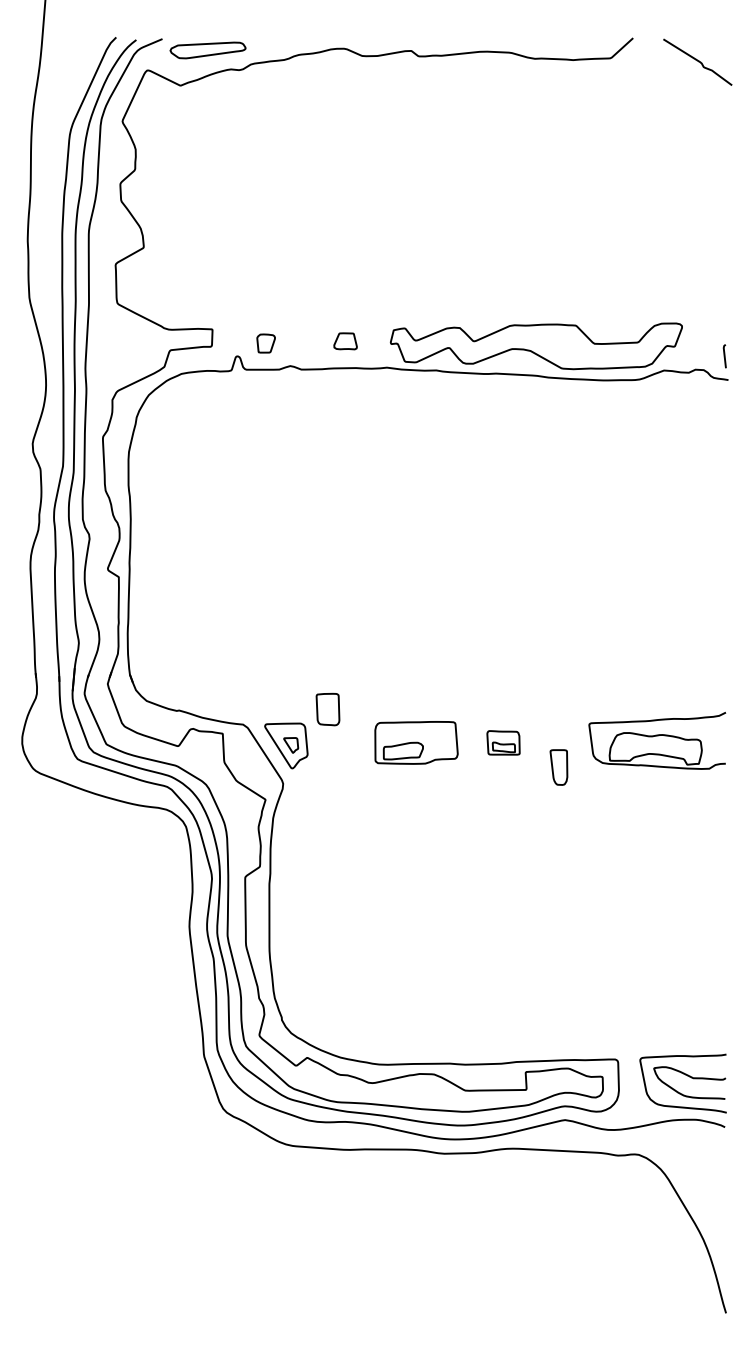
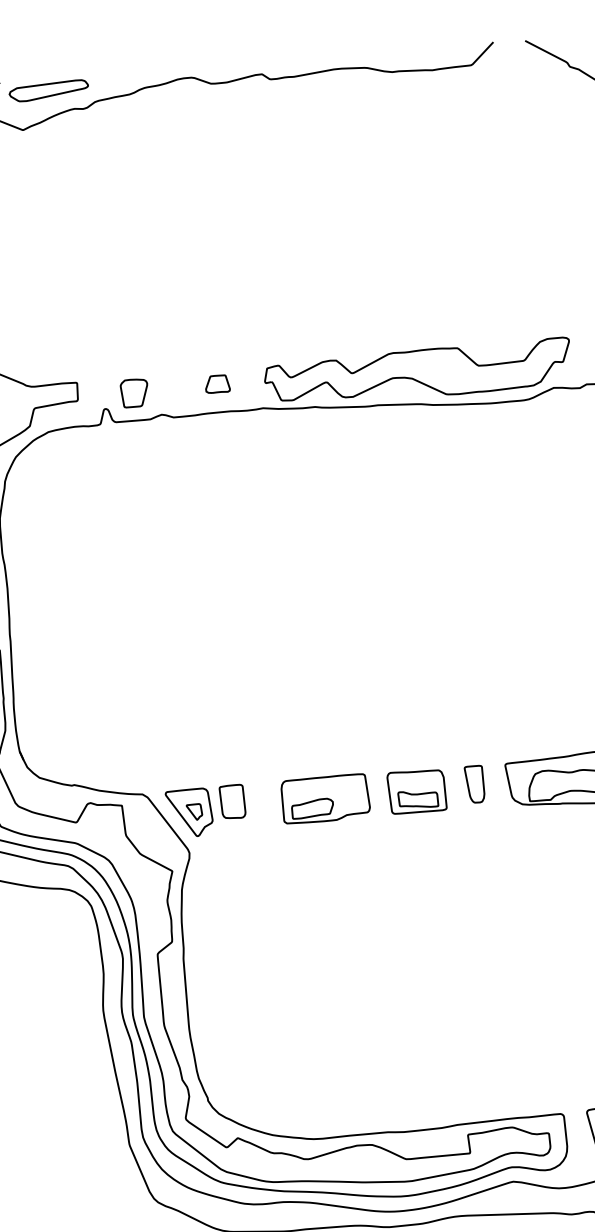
part: (265, 343) -> (133, 393), size x1.43
part: (327, 709) -> (232, 801), moved
part: (503, 742) -> (416, 791), size x1.67
part: (558, 767) -> (474, 784), moved

